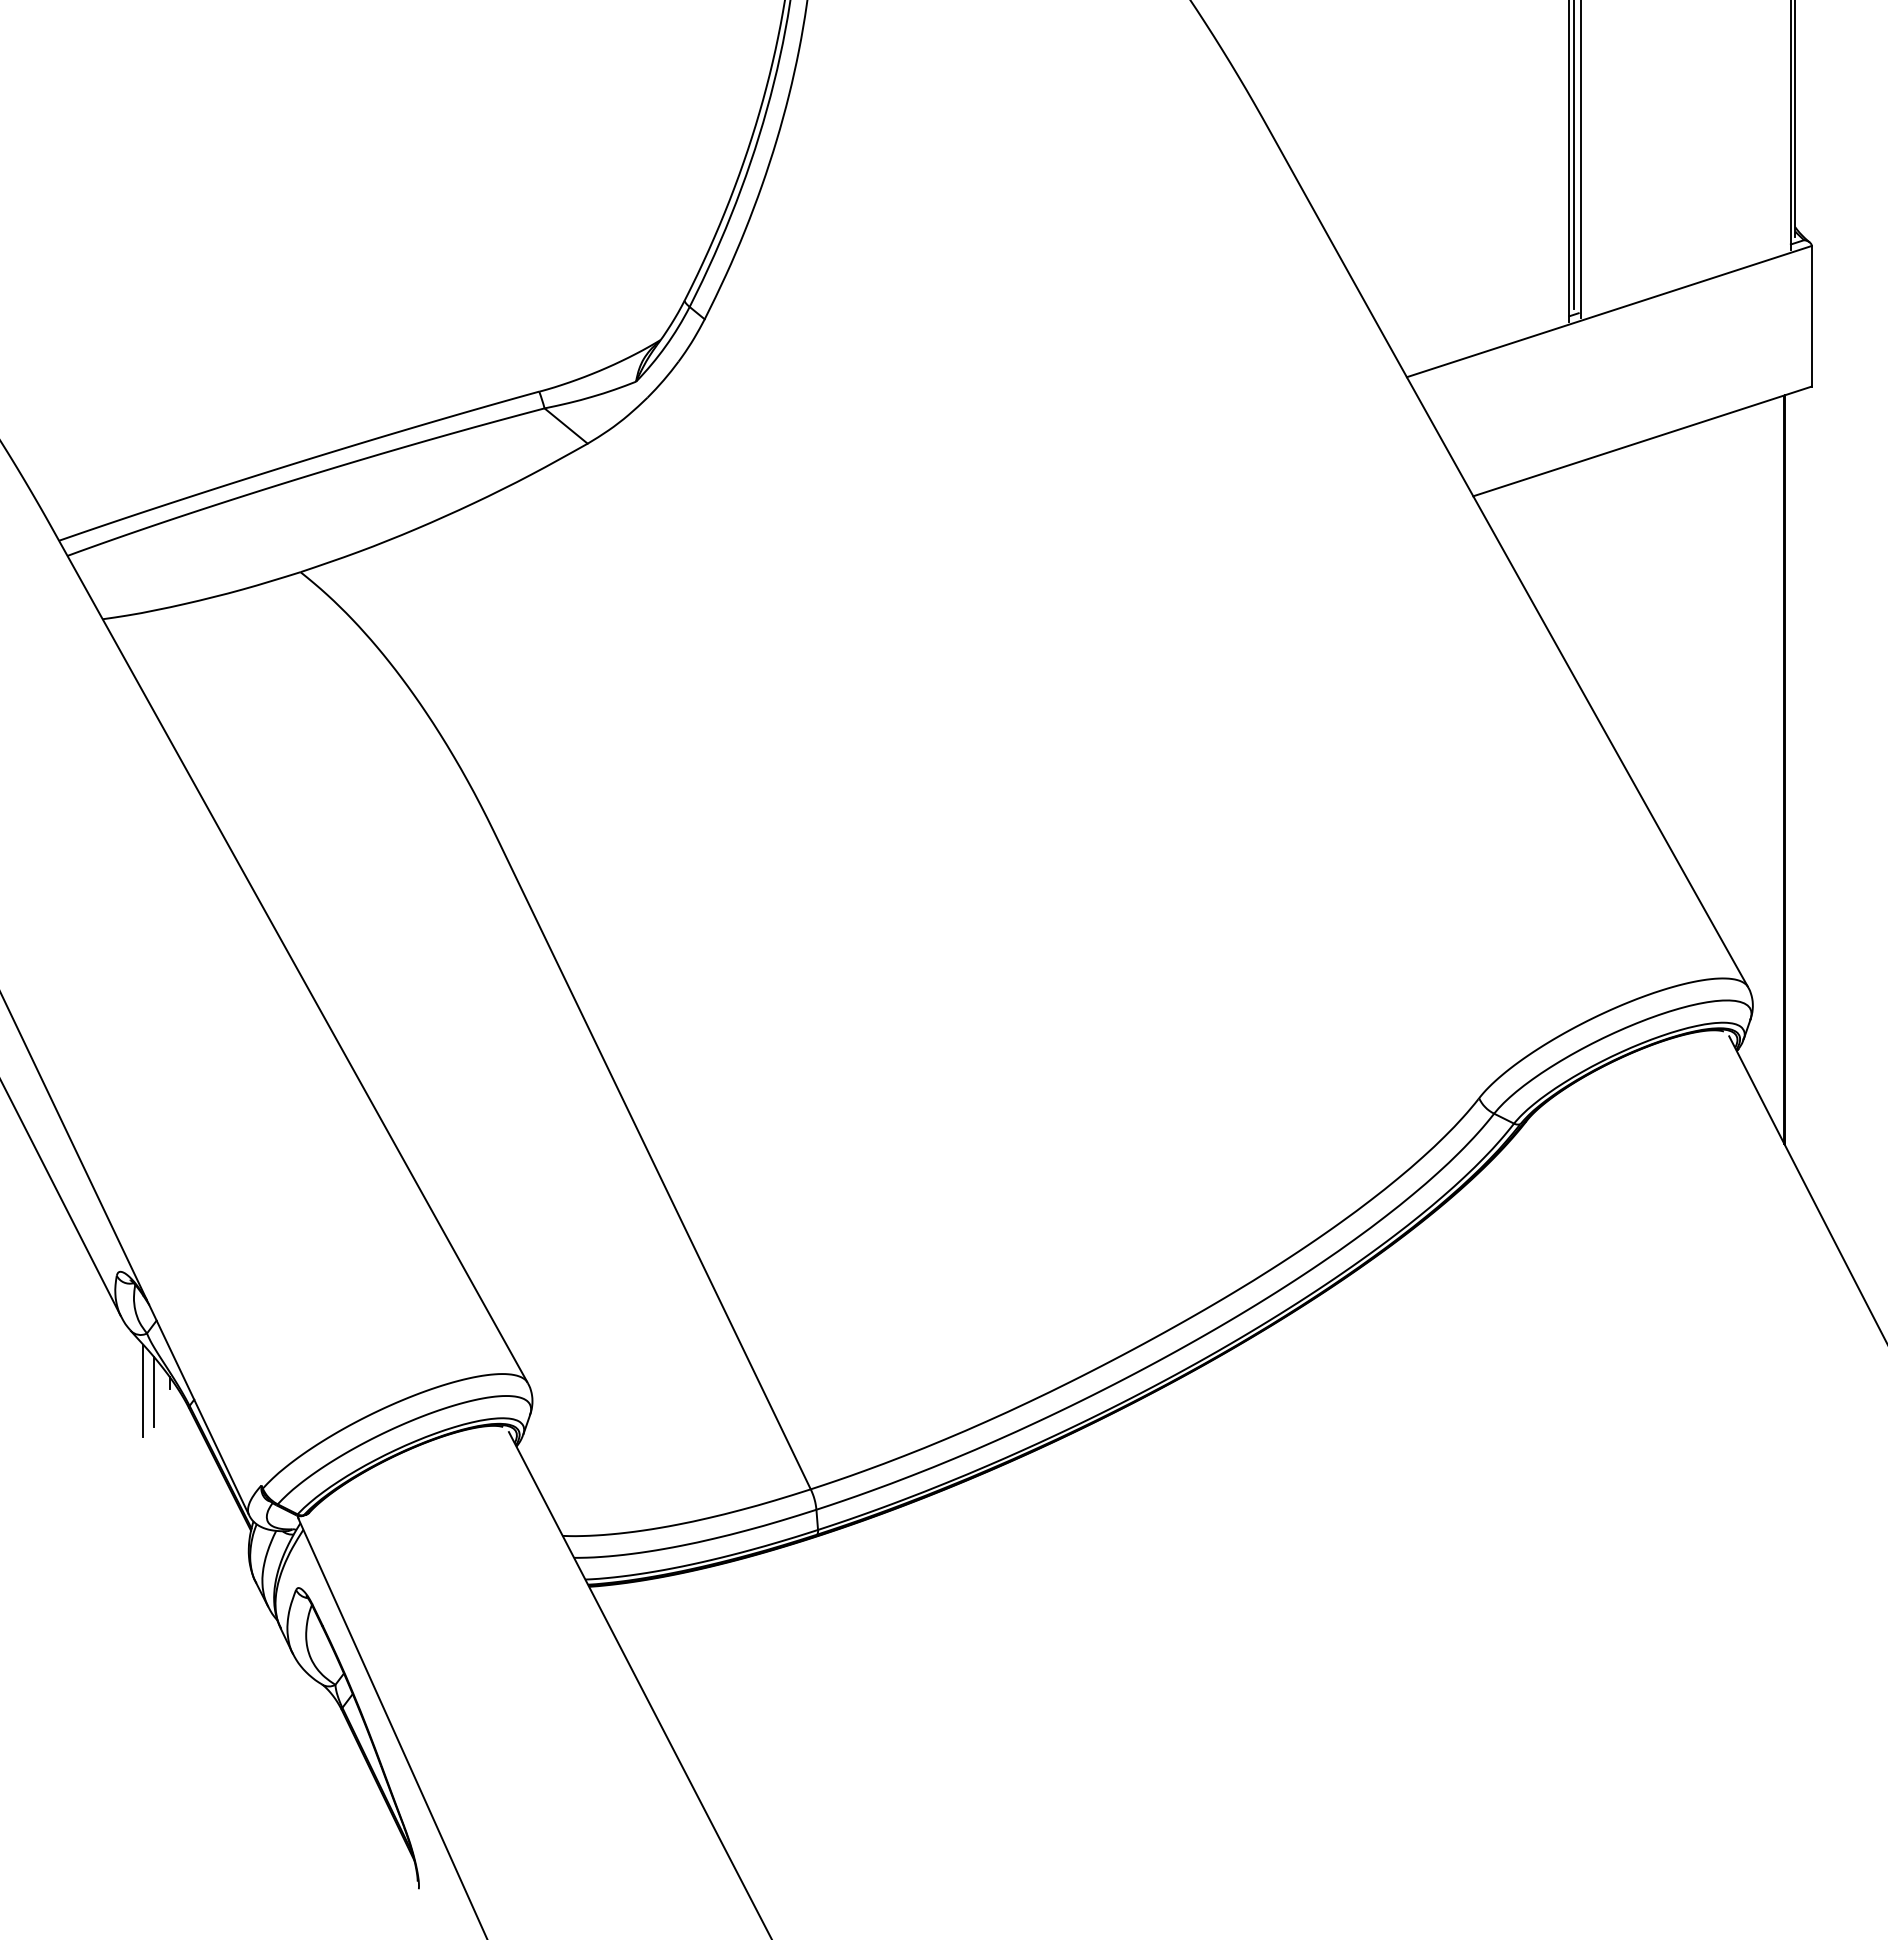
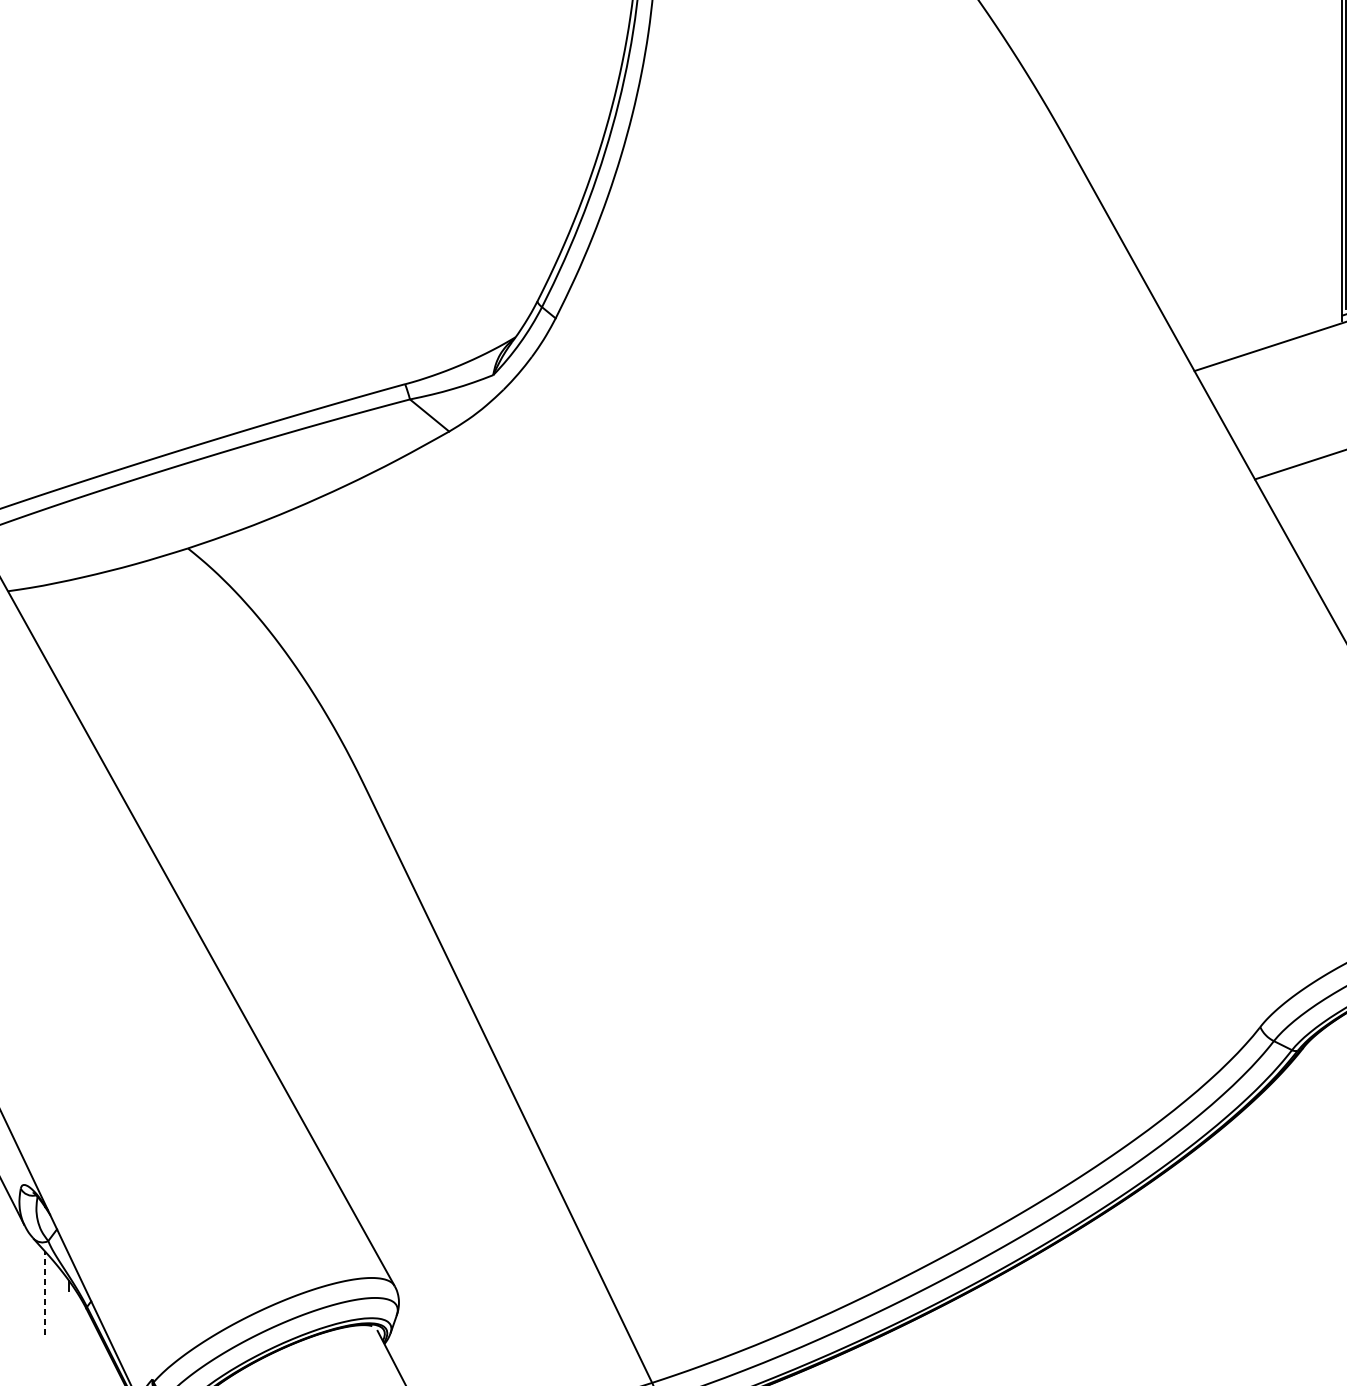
line: (143, 1390) -> (45, 1292), solid -> dashed
line: (153, 1391) -> (54, 1293), removed

